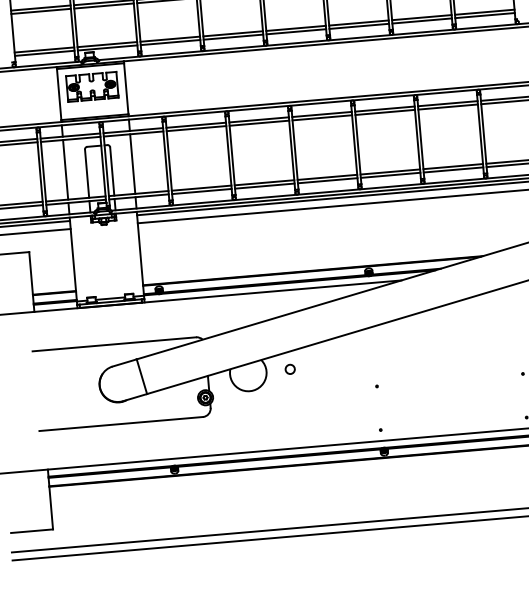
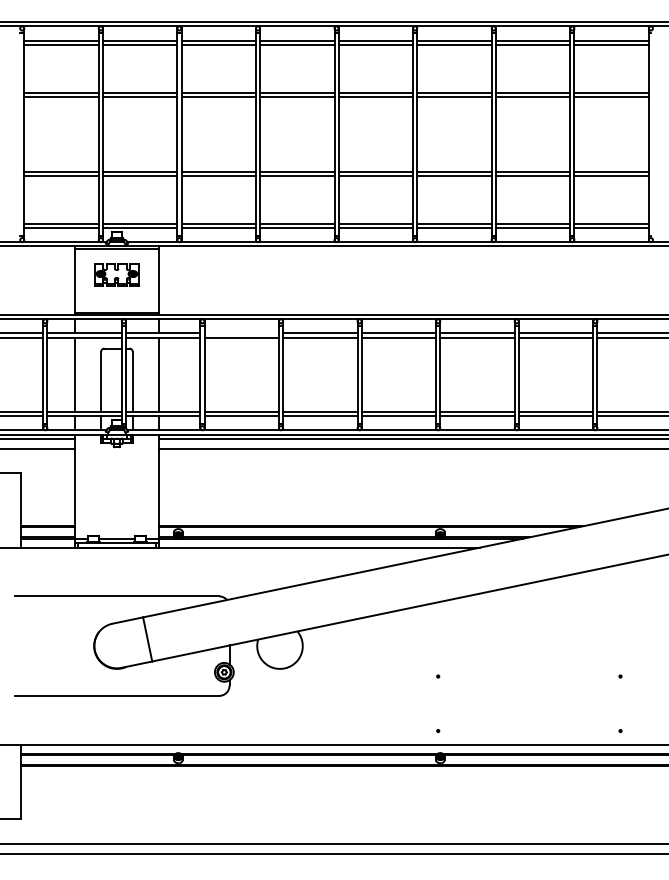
part: (91, 86) -> (116, 274), size x0.7
line: (196, 125) -> (241, 333), removed
circle: (289, 368) -> (331, 645), removed

